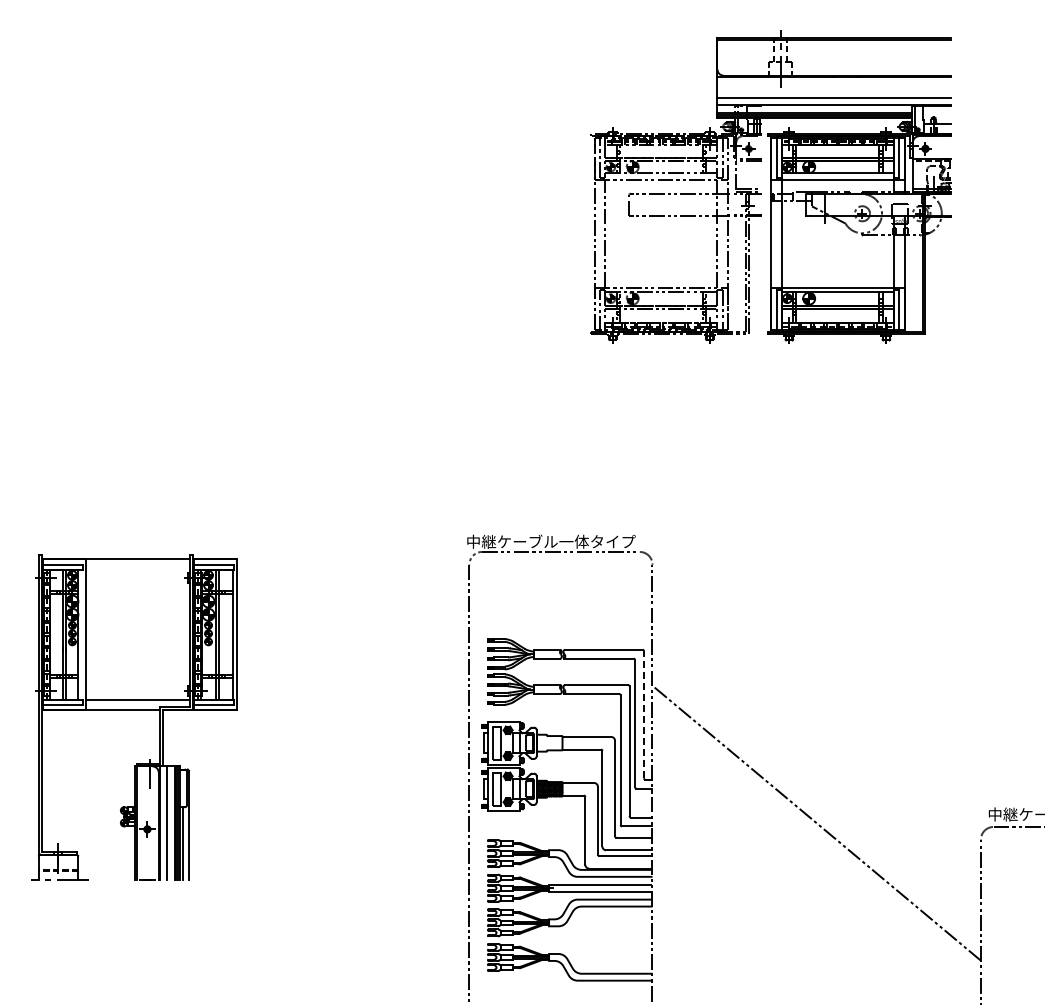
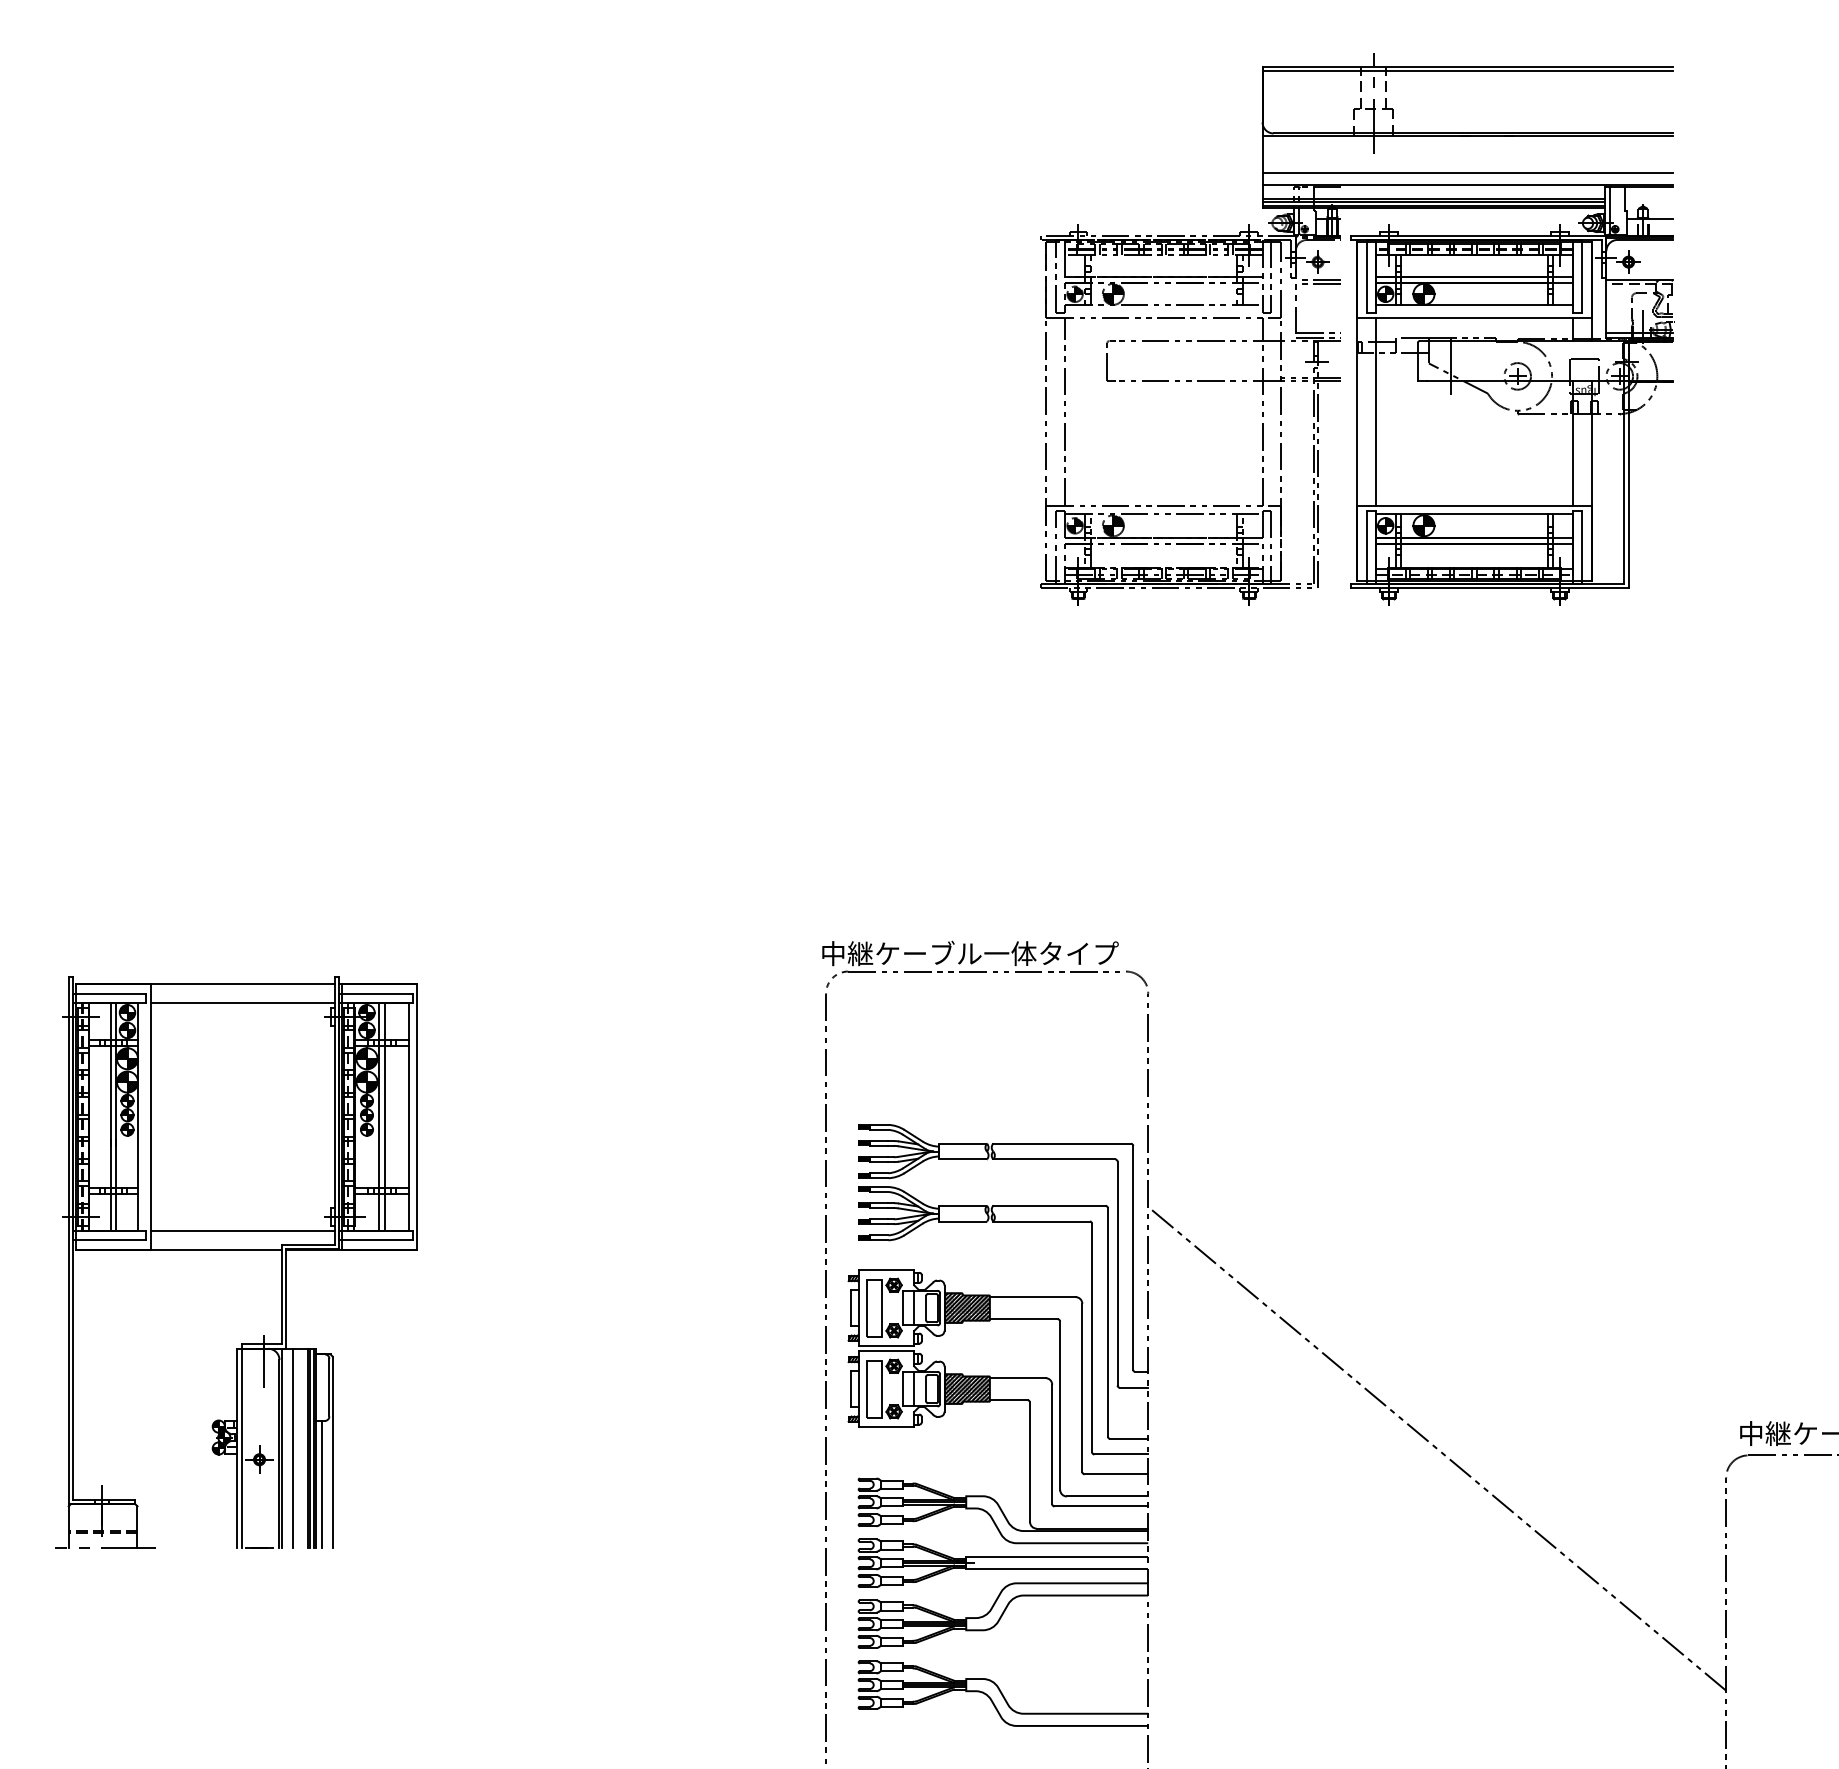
line: (137, 569) -> (242, 1002), added
line: (643, 714) -> (1132, 1257), dashed -> solid
hatch: (549, 742) -> (967, 1306), added

